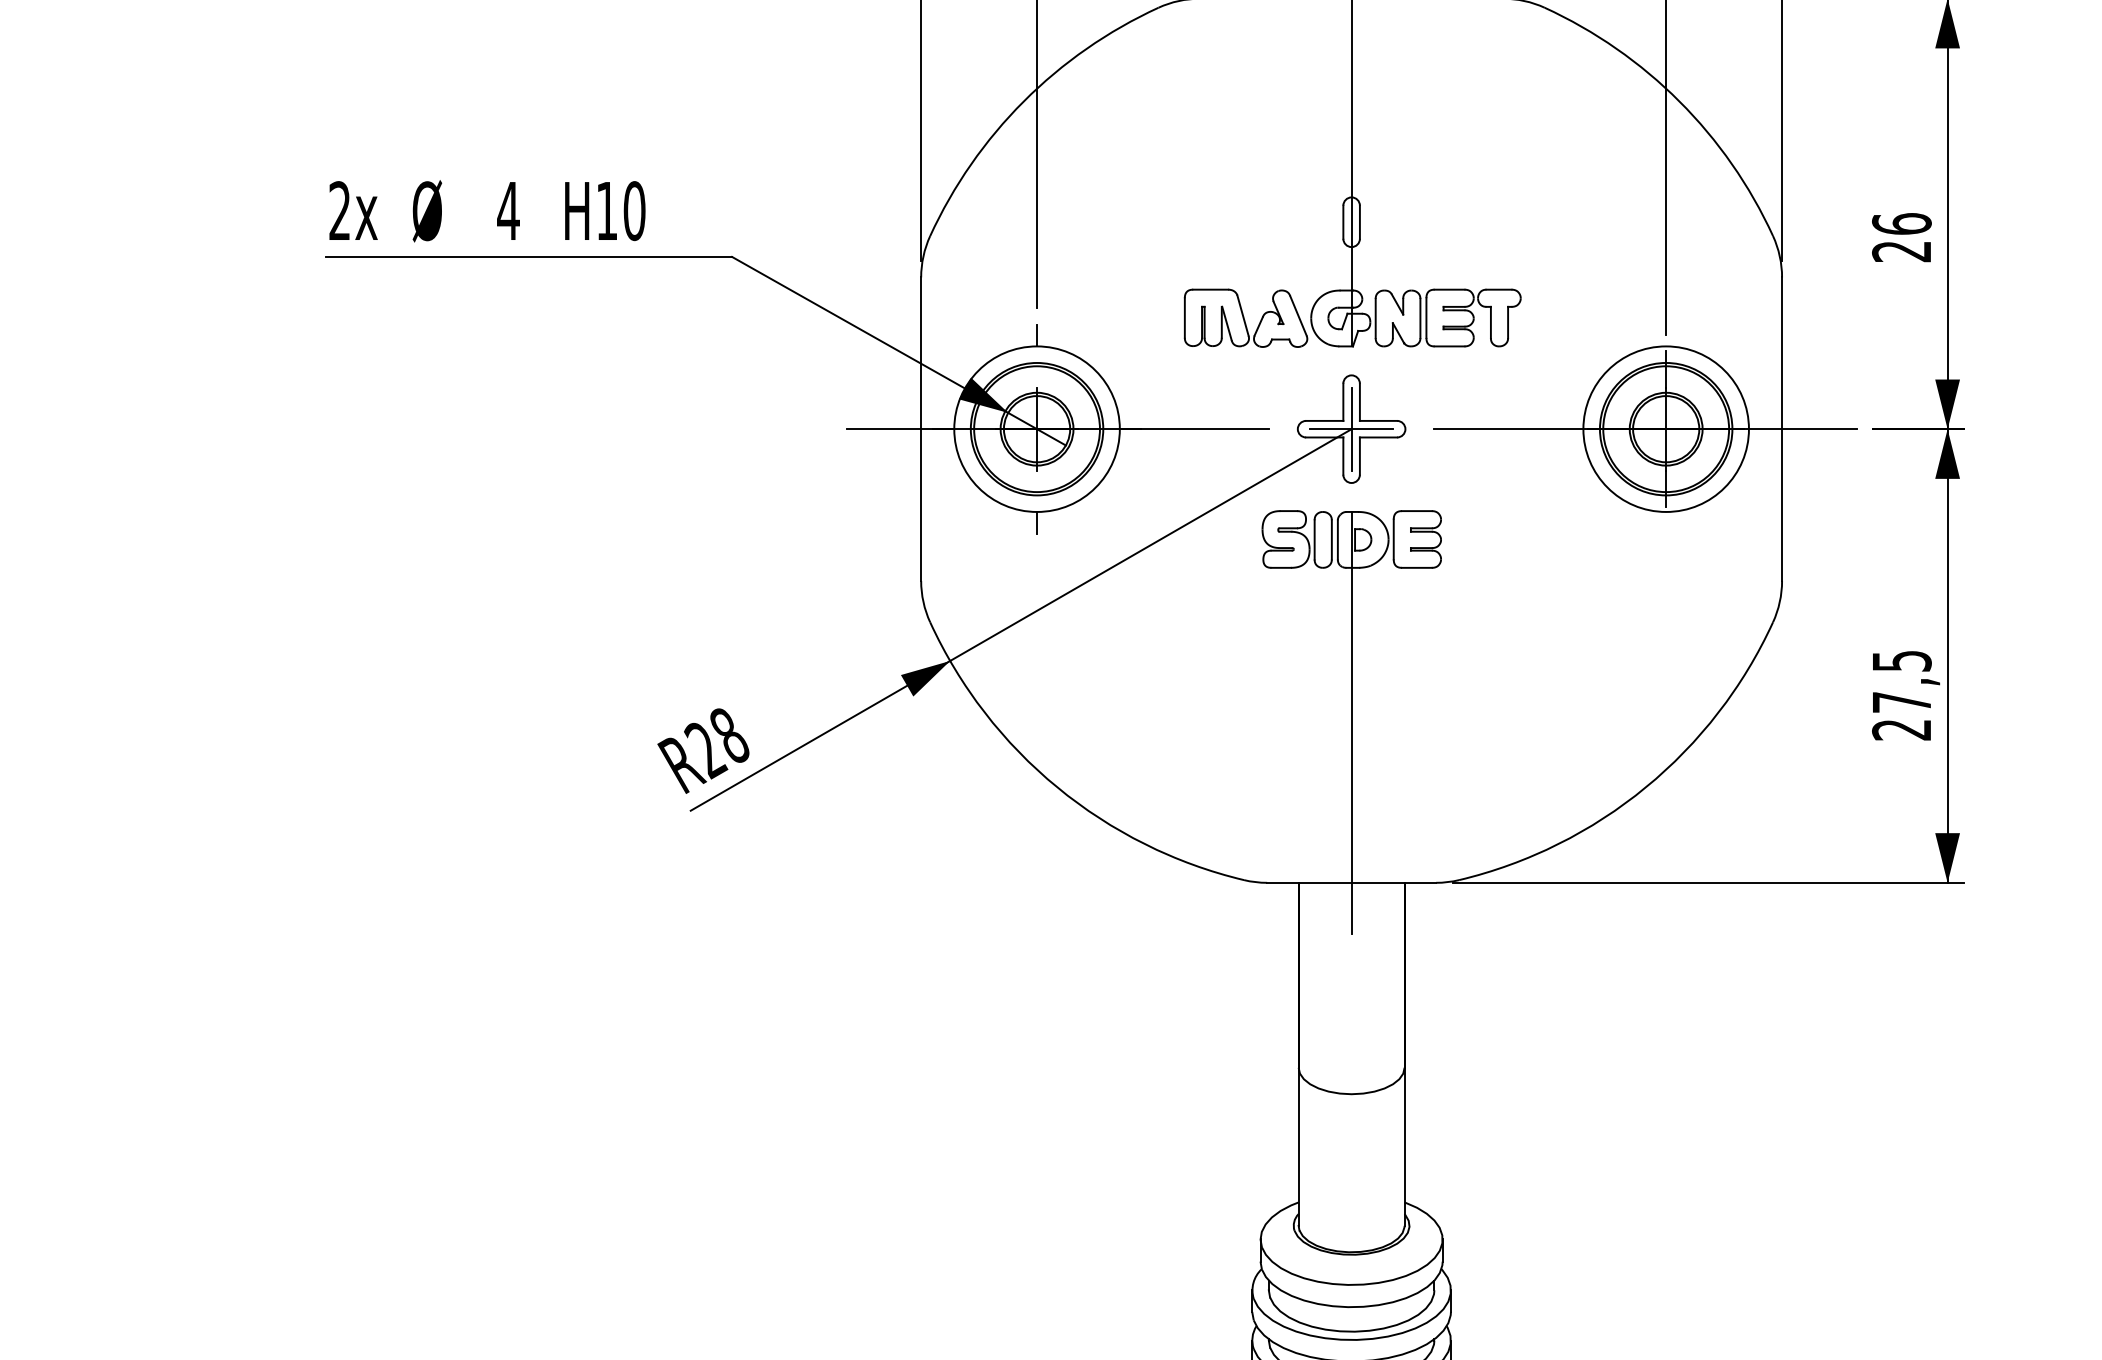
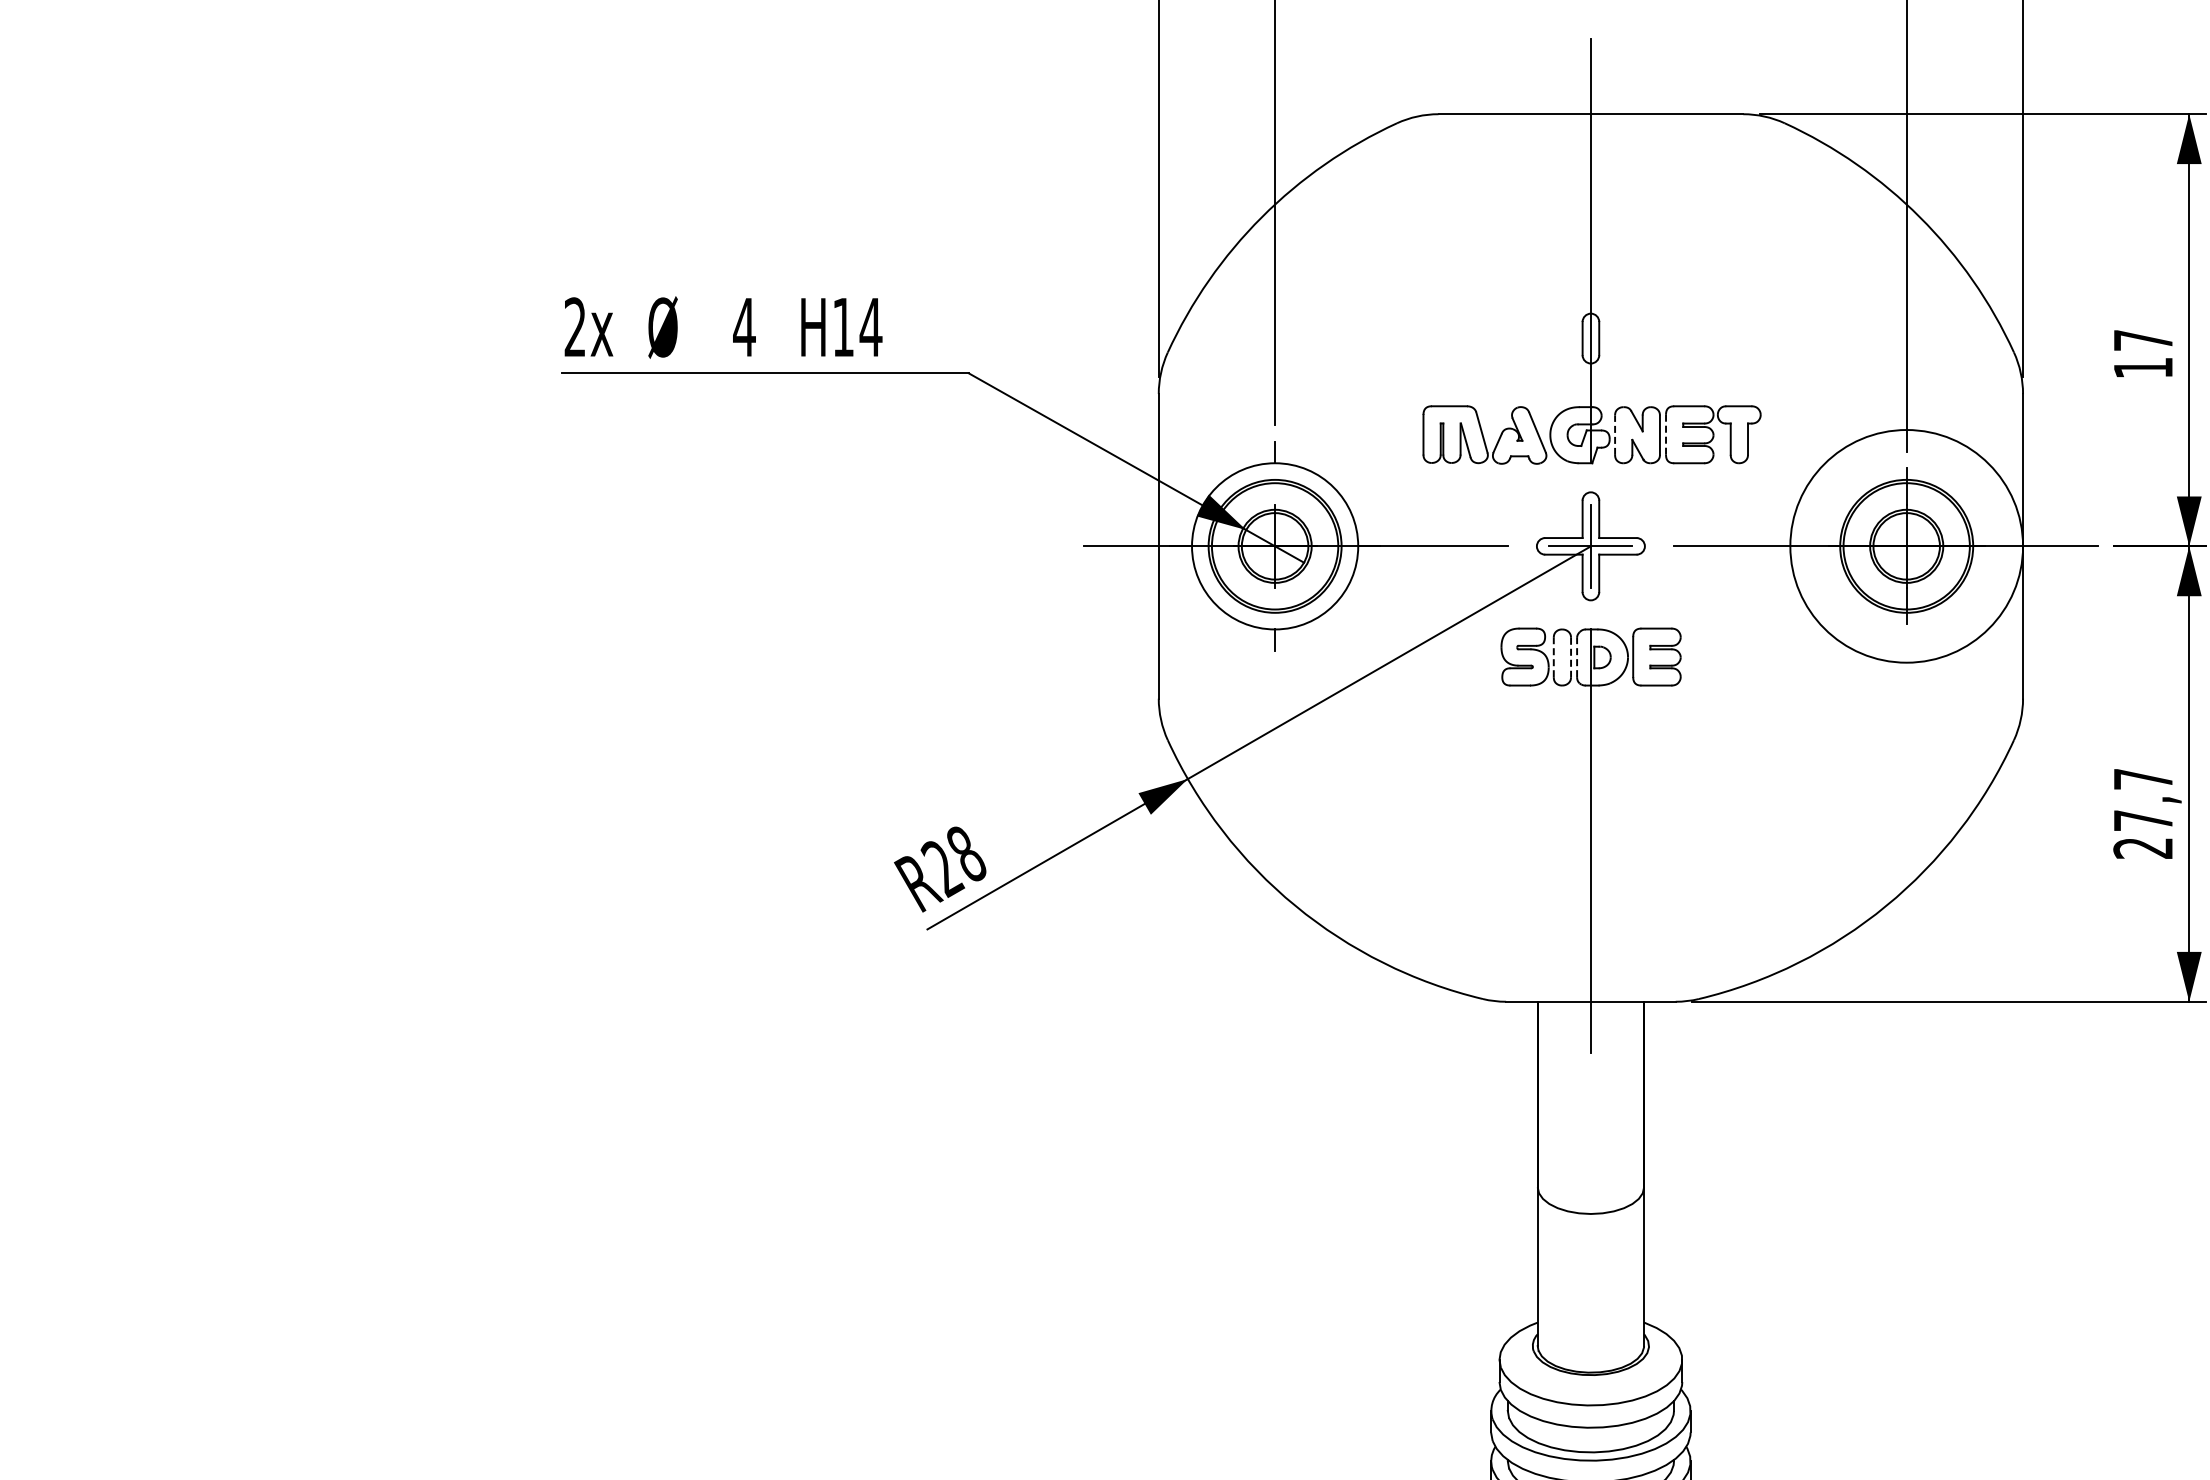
text: (634, 211) -> (870, 327), H10 -> H14
text: (1902, 237) -> (2143, 353), 26 -> 17
line: (1426, 317) -> (1666, 434), solid -> dashed
line: (1376, 318) -> (1615, 435), solid -> dashed
circle: (1665, 429) -> (1906, 546), size x1.4
line: (1314, 539) -> (1553, 657), solid -> dashed
line: (1332, 539) -> (1571, 657), solid -> dashed
line: (1338, 539) -> (1577, 657), solid -> dashed
text: (1902, 661) -> (2143, 779), 27,5 -> 27,7

